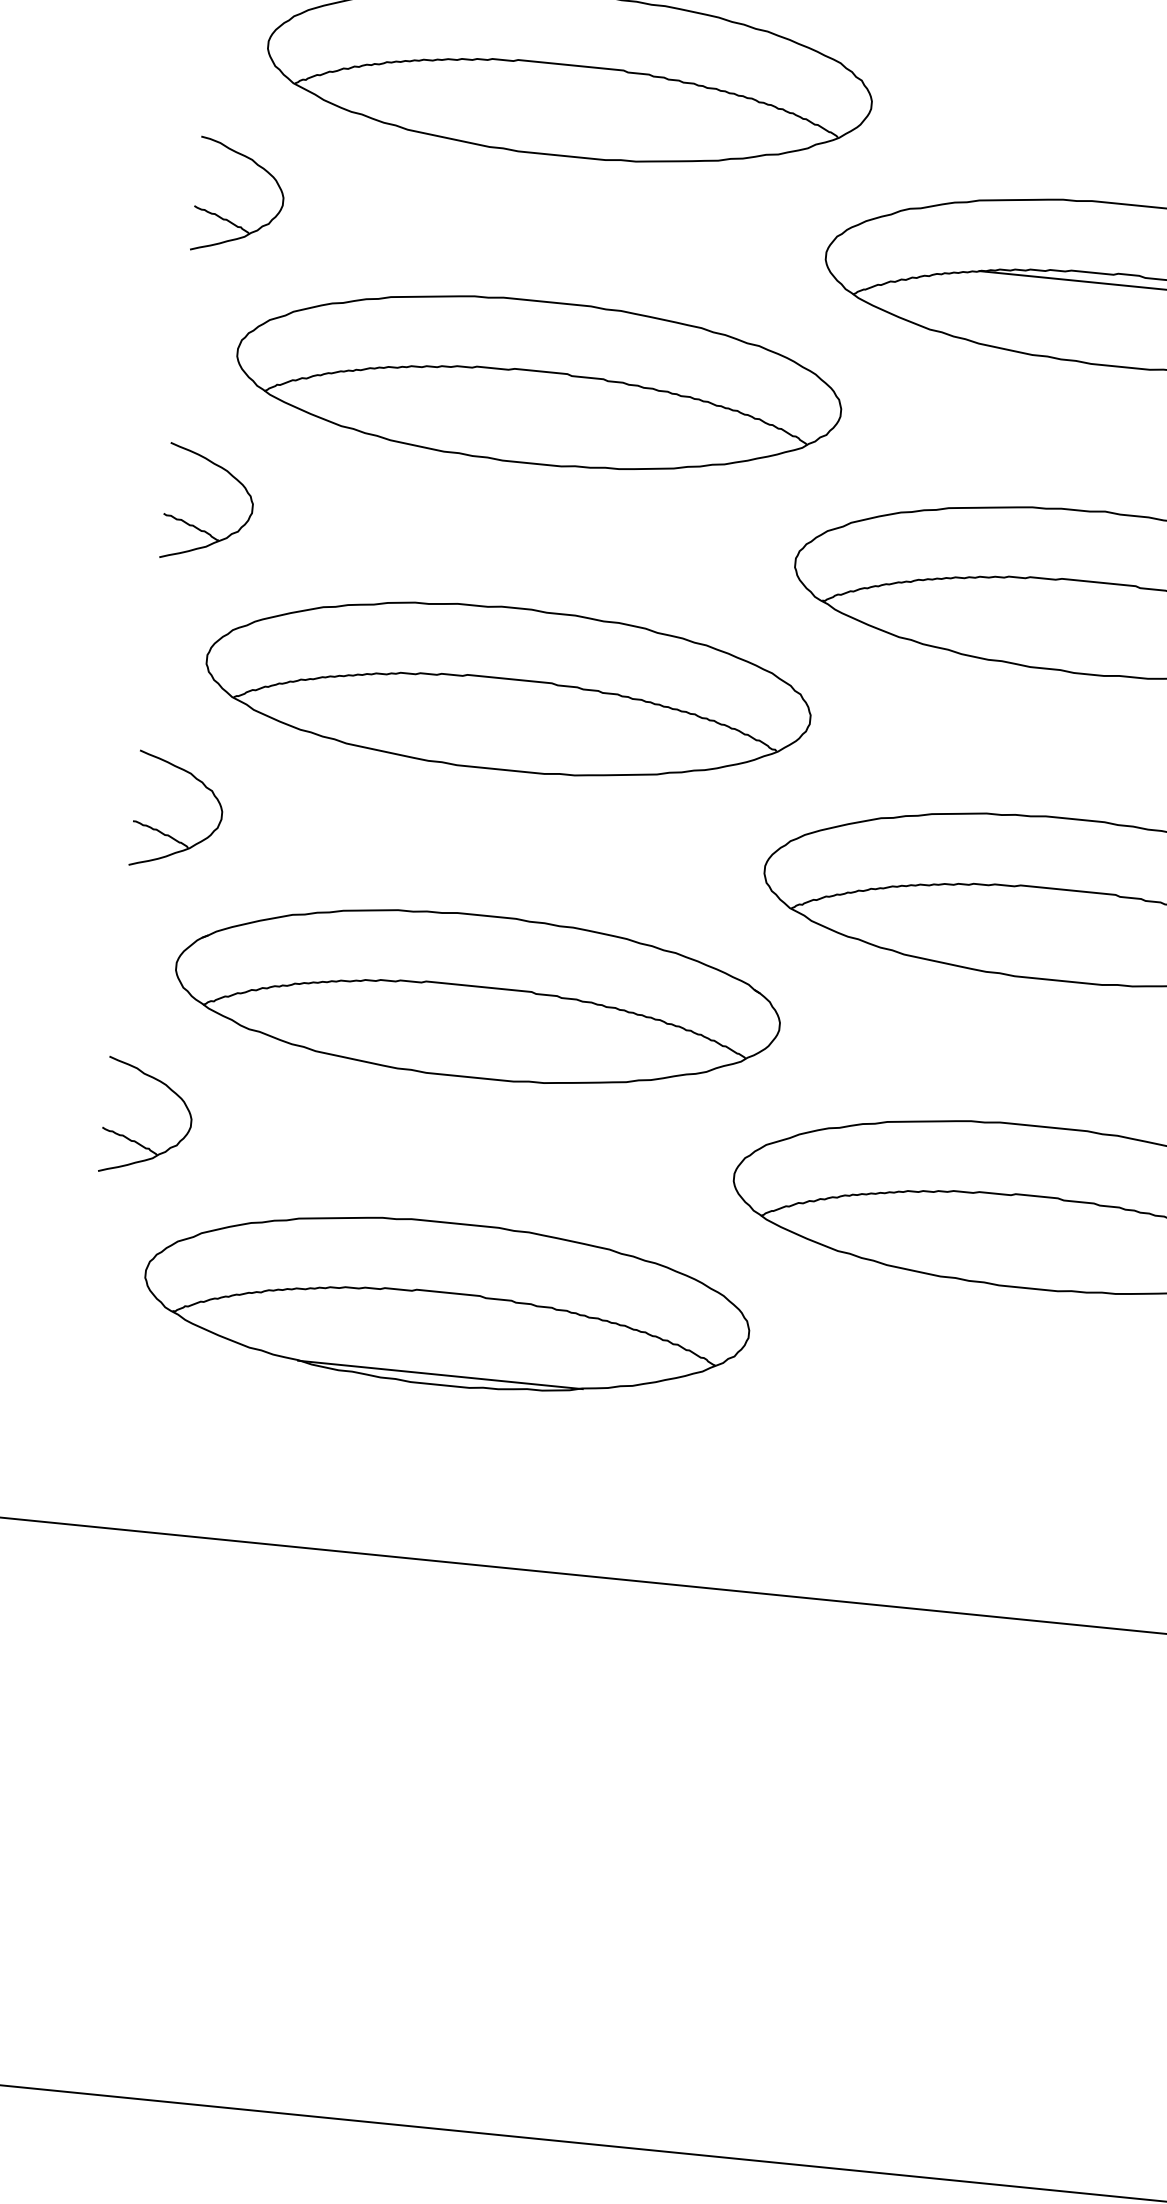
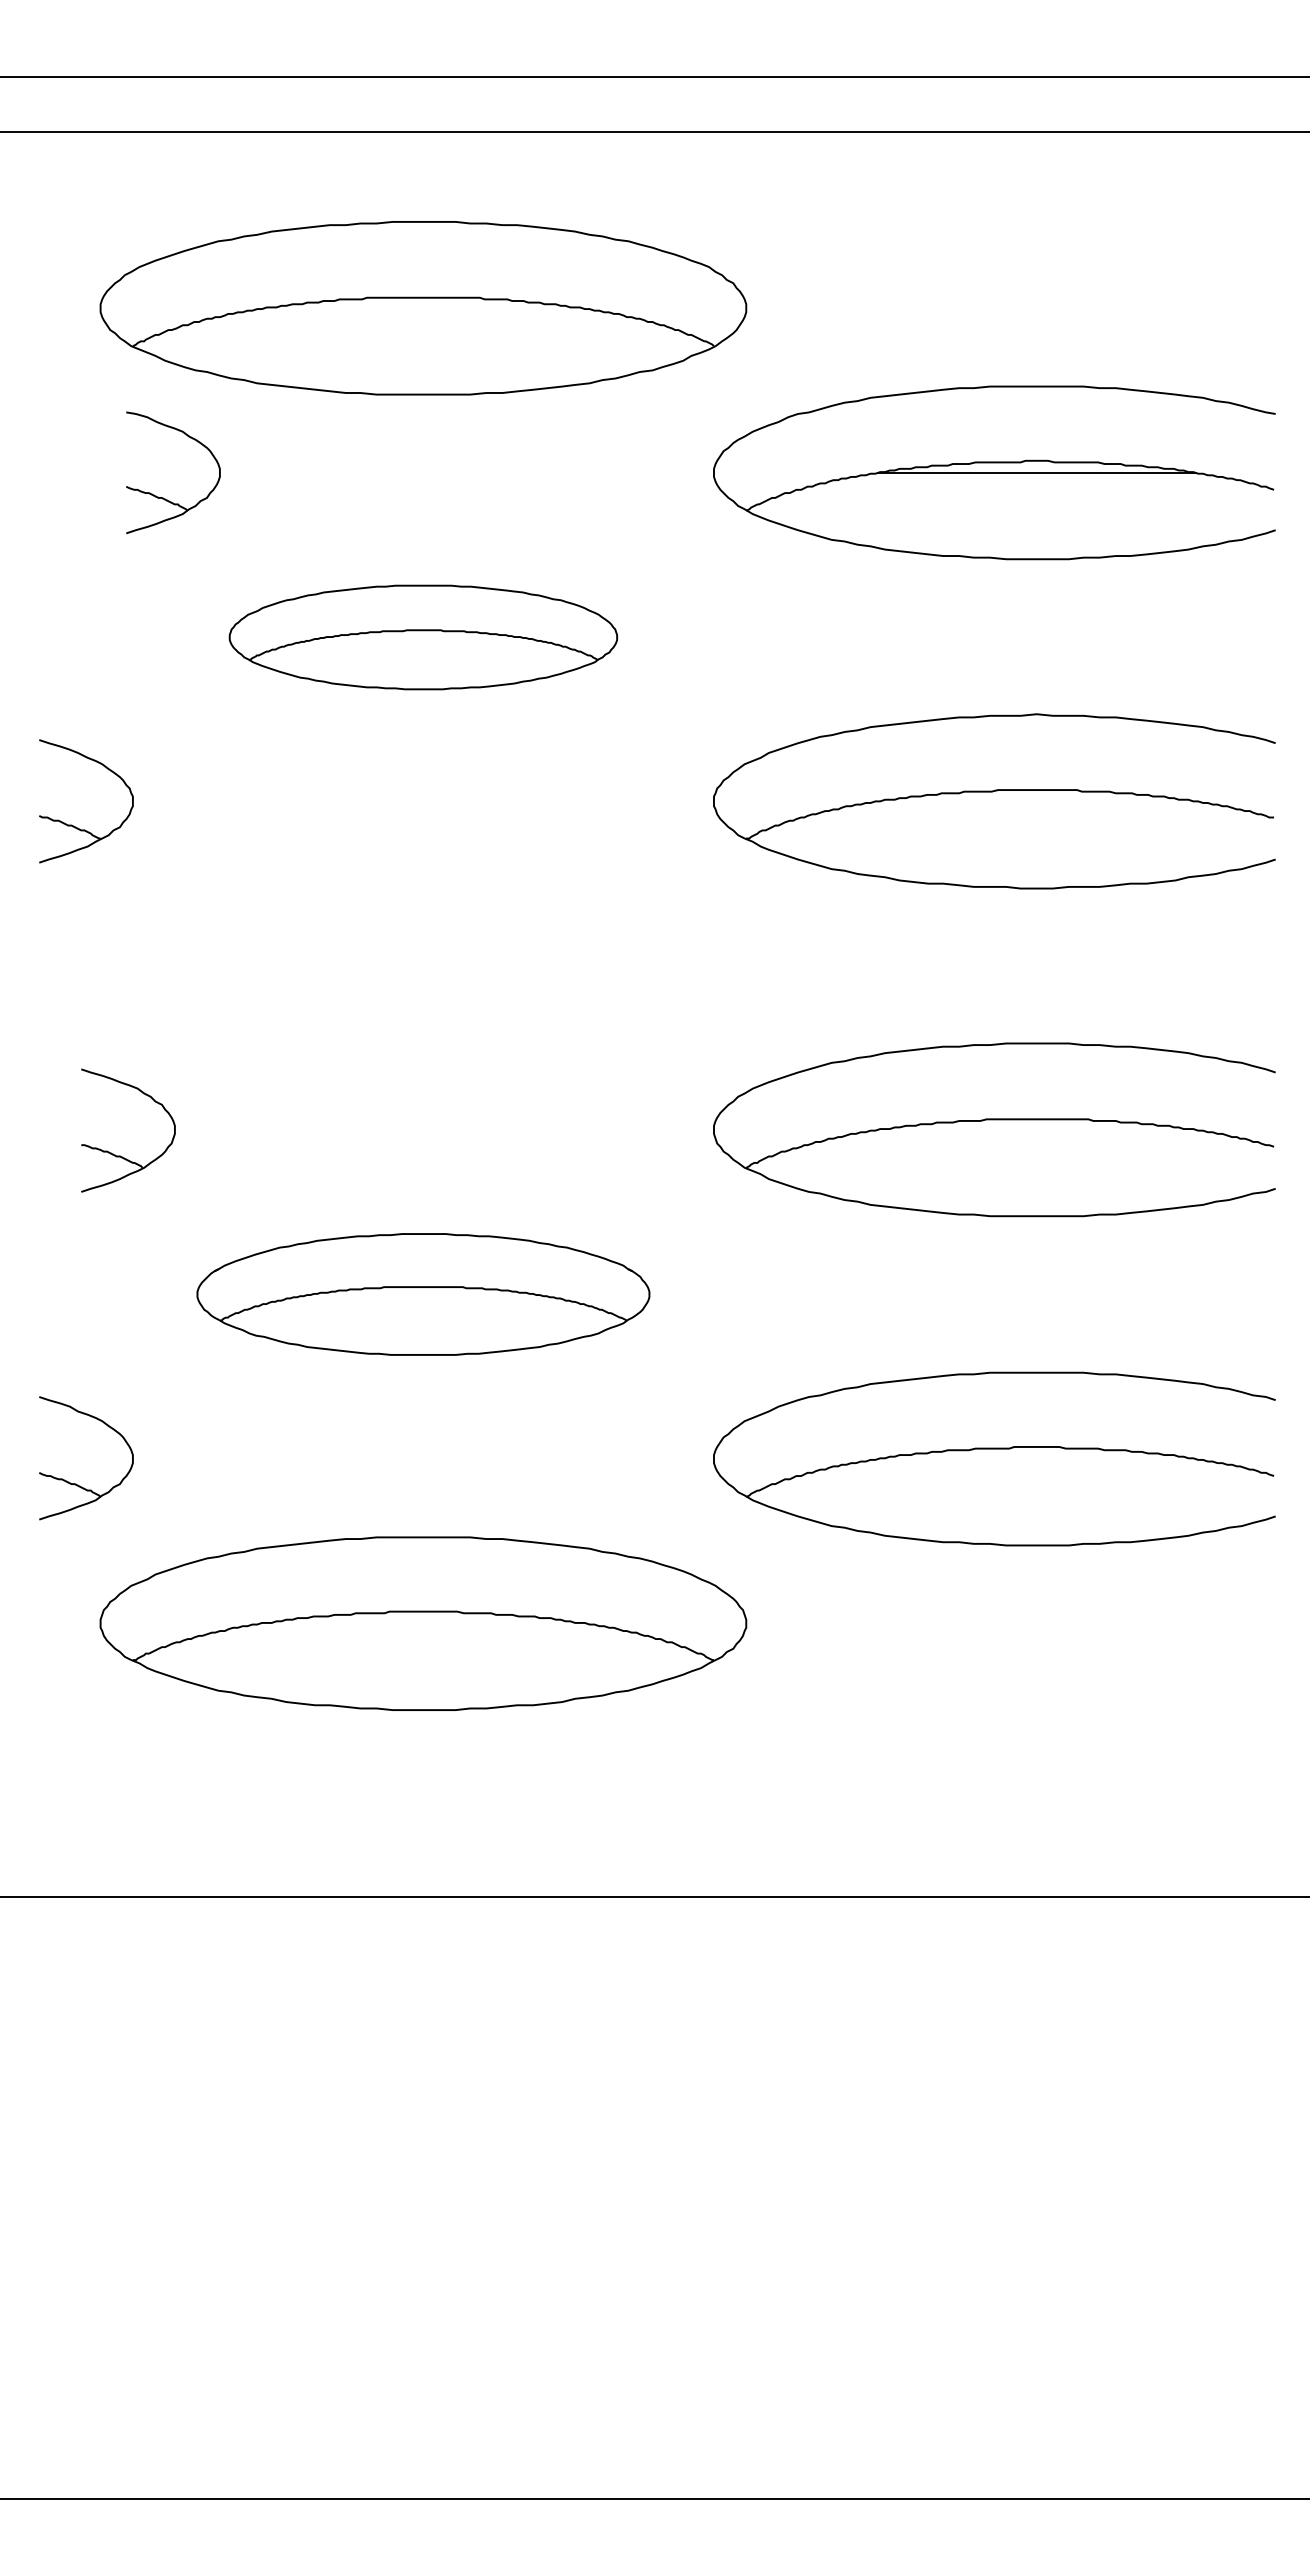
part: (228, 219) -> (163, 497), moved
part: (539, 382) -> (423, 637), size x0.6
part: (508, 688) -> (423, 964), removed
part: (168, 834) -> (120, 1155), moved
part: (478, 996) -> (423, 1294), size x0.7
line: (440, 1374) -> (423, 1699), removed

